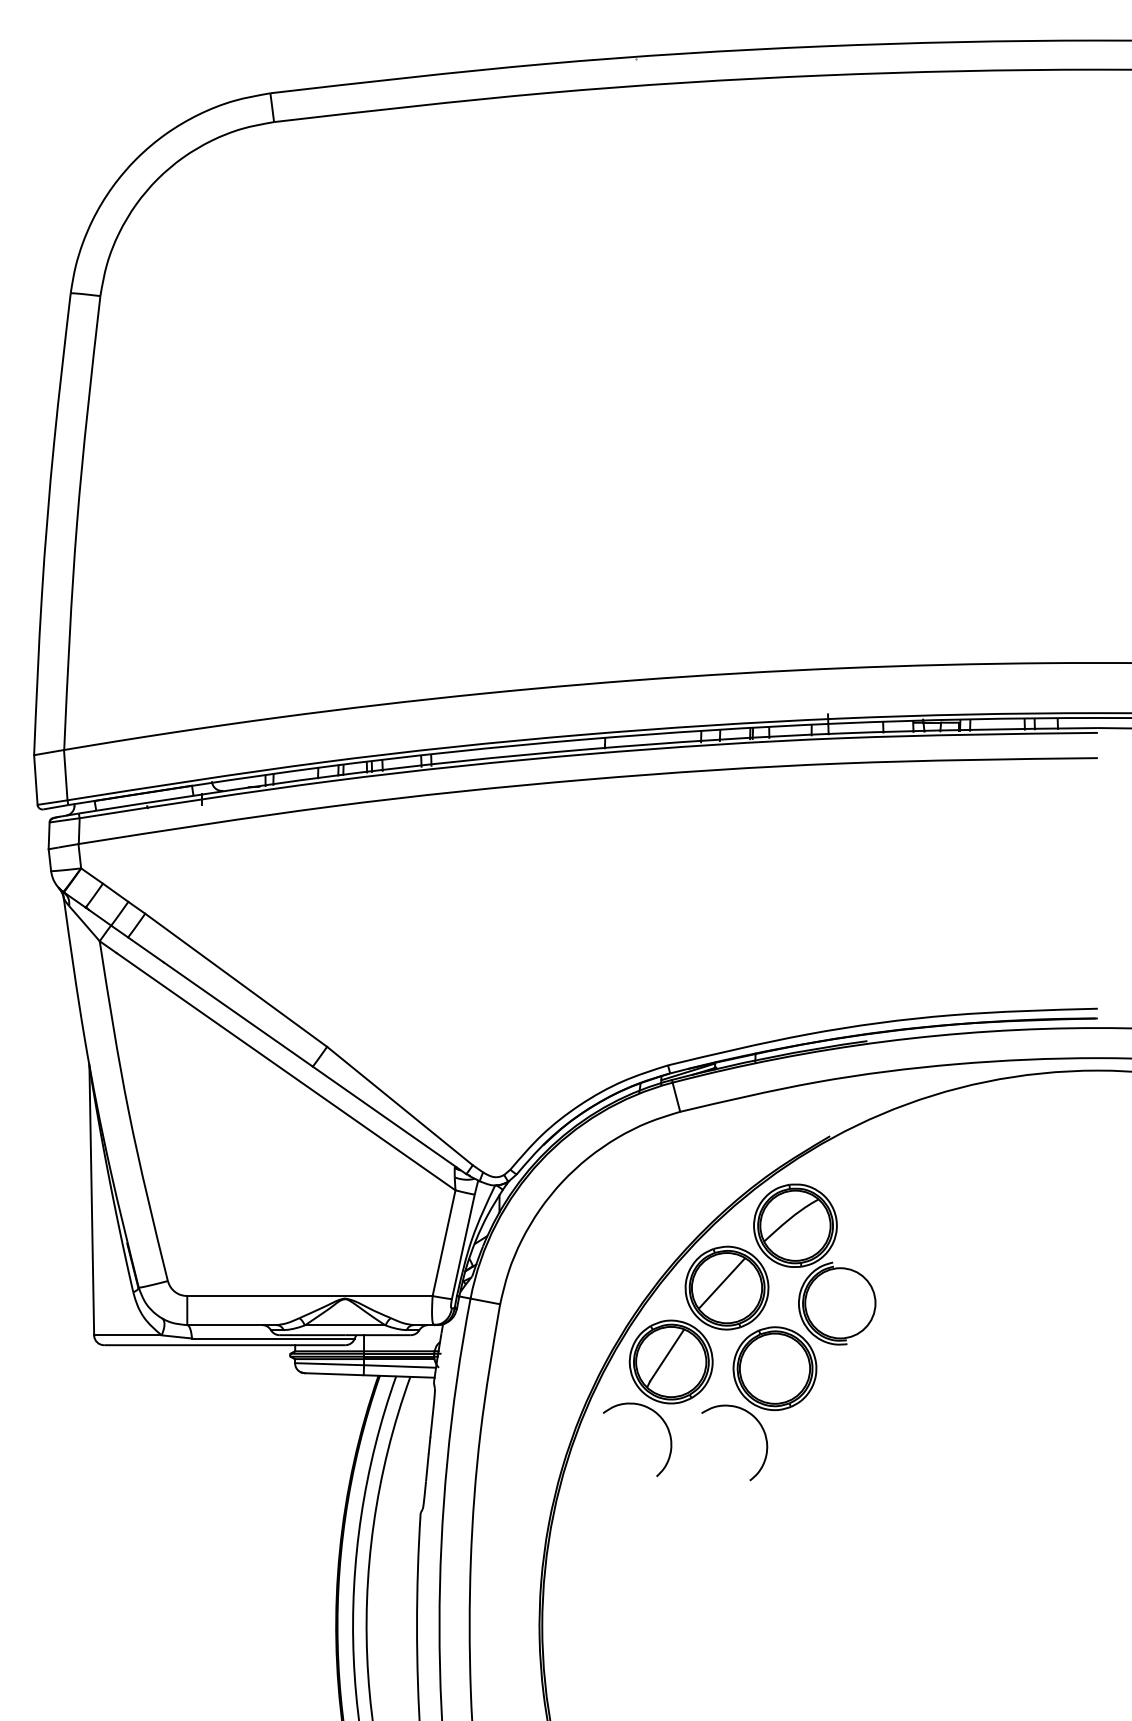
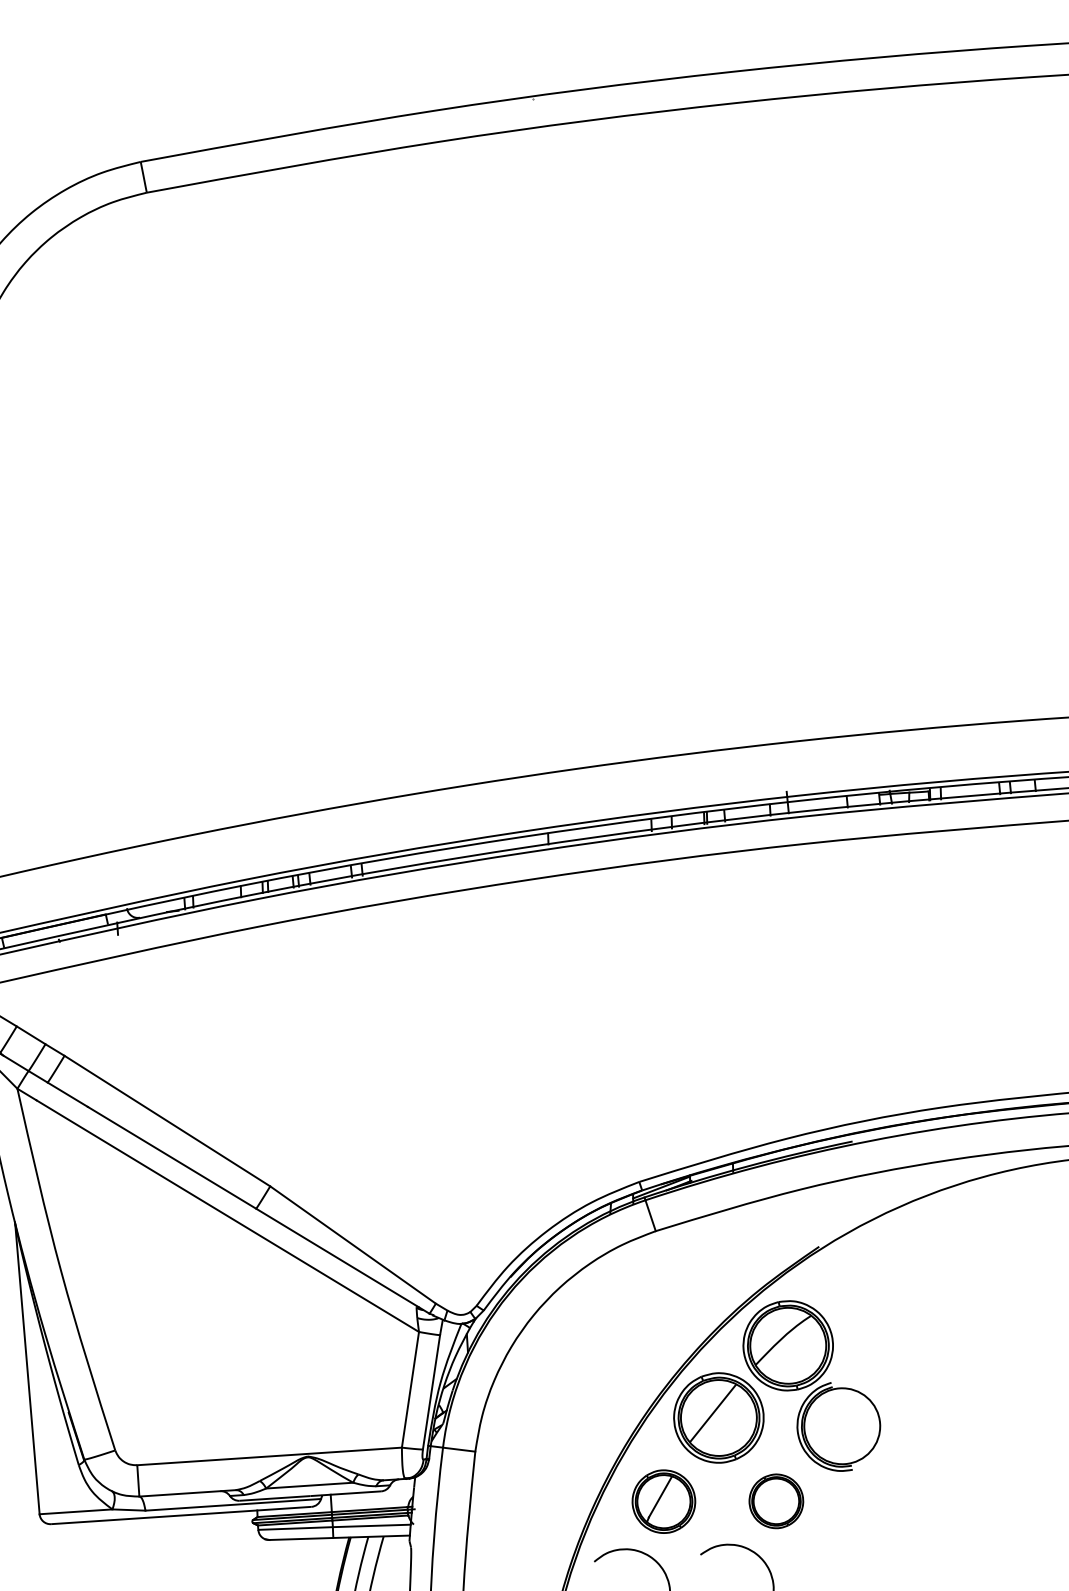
part: (670, 1361) -> (663, 1501), size x0.7
part: (774, 1368) -> (775, 1501), size x0.6

